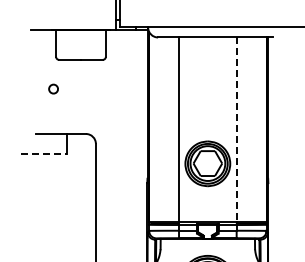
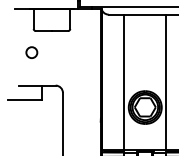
circle: (53, 88) -> (31, 52), size x1.67
line: (236, 130) -> (166, 83), dashed -> solid
line: (44, 153) -> (25, 99), dashed -> solid

